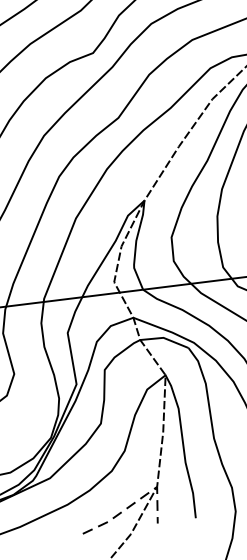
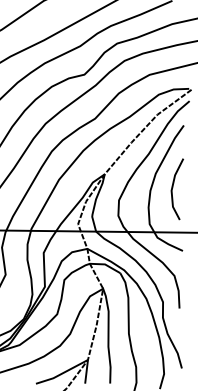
line: (136, 501) -> (73, 367), dashed -> solid

